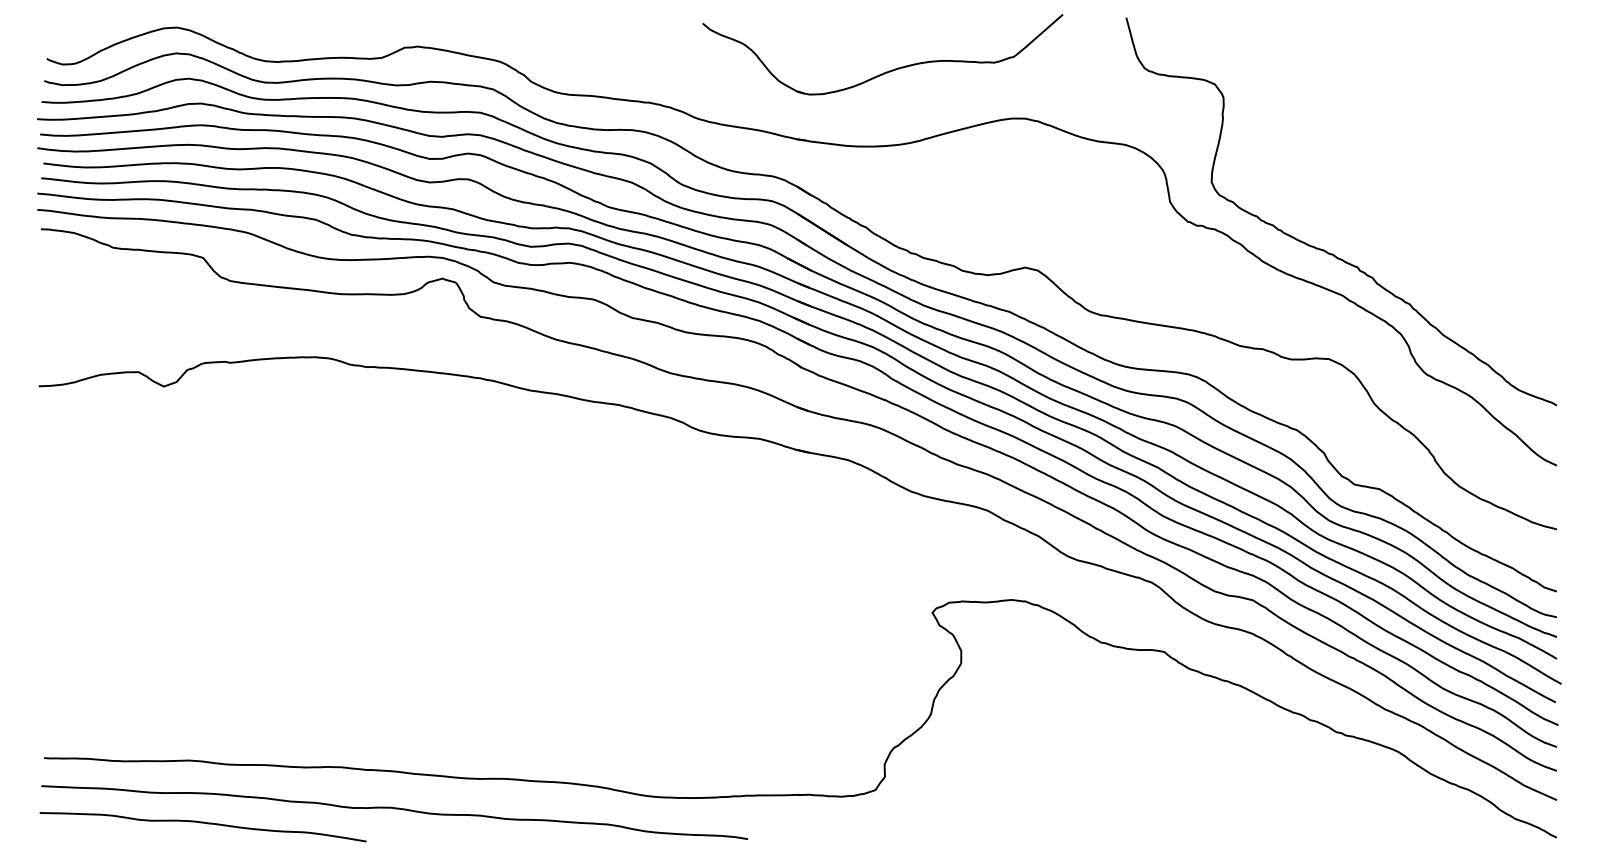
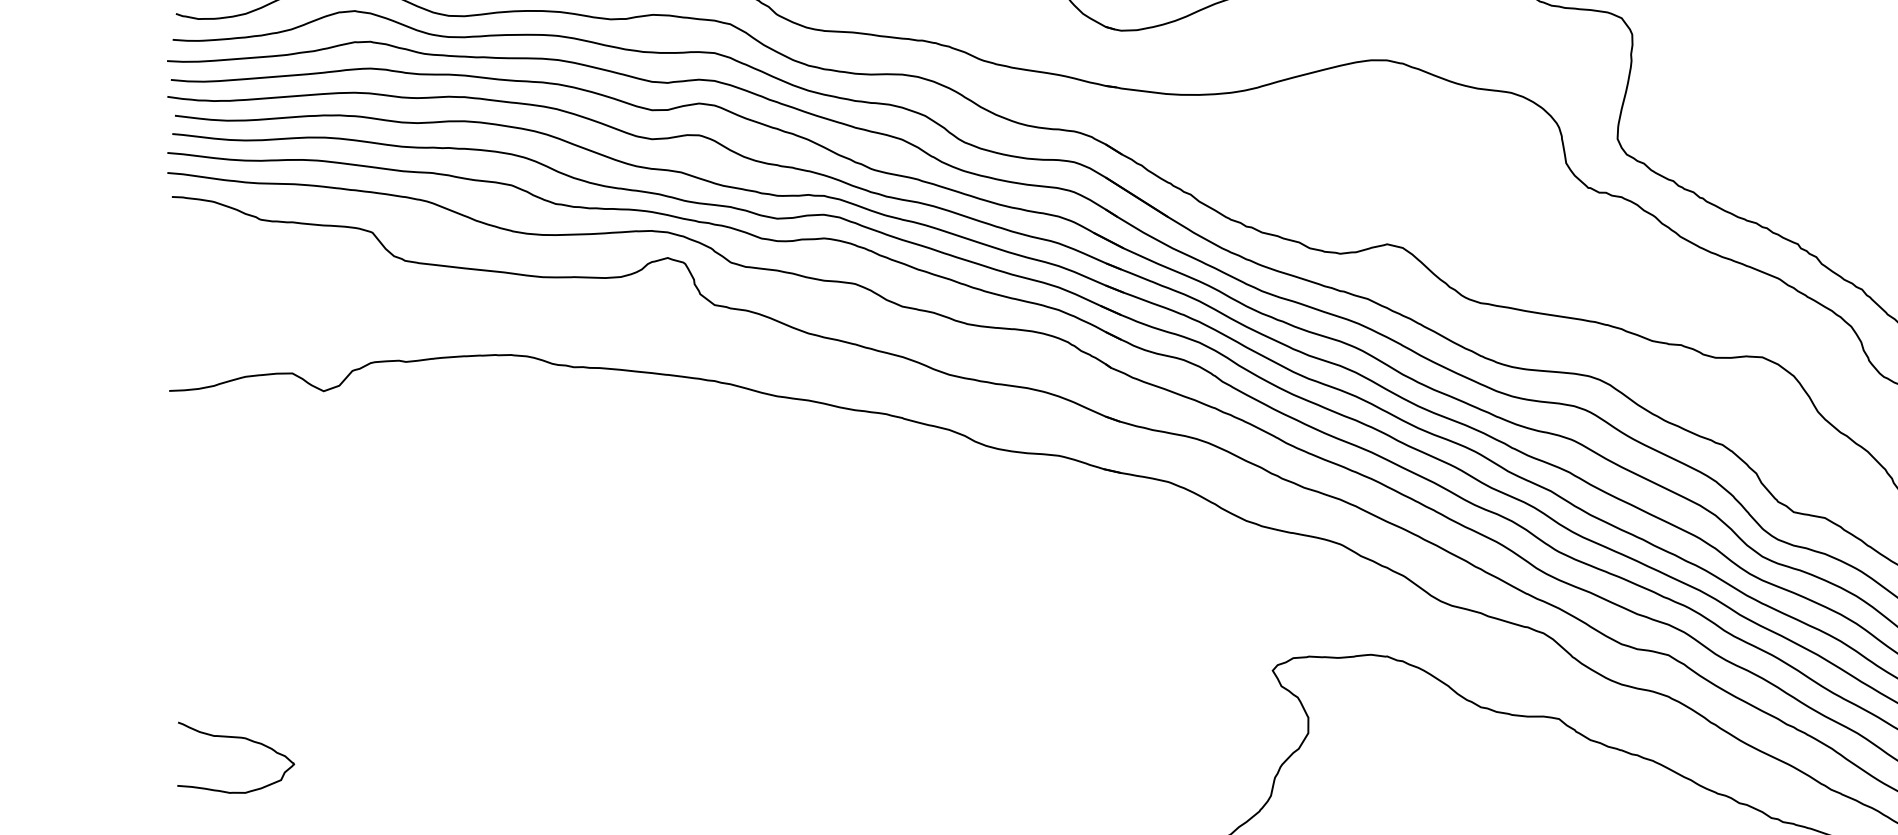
curve: (97, 668) -> (241, 739), added

